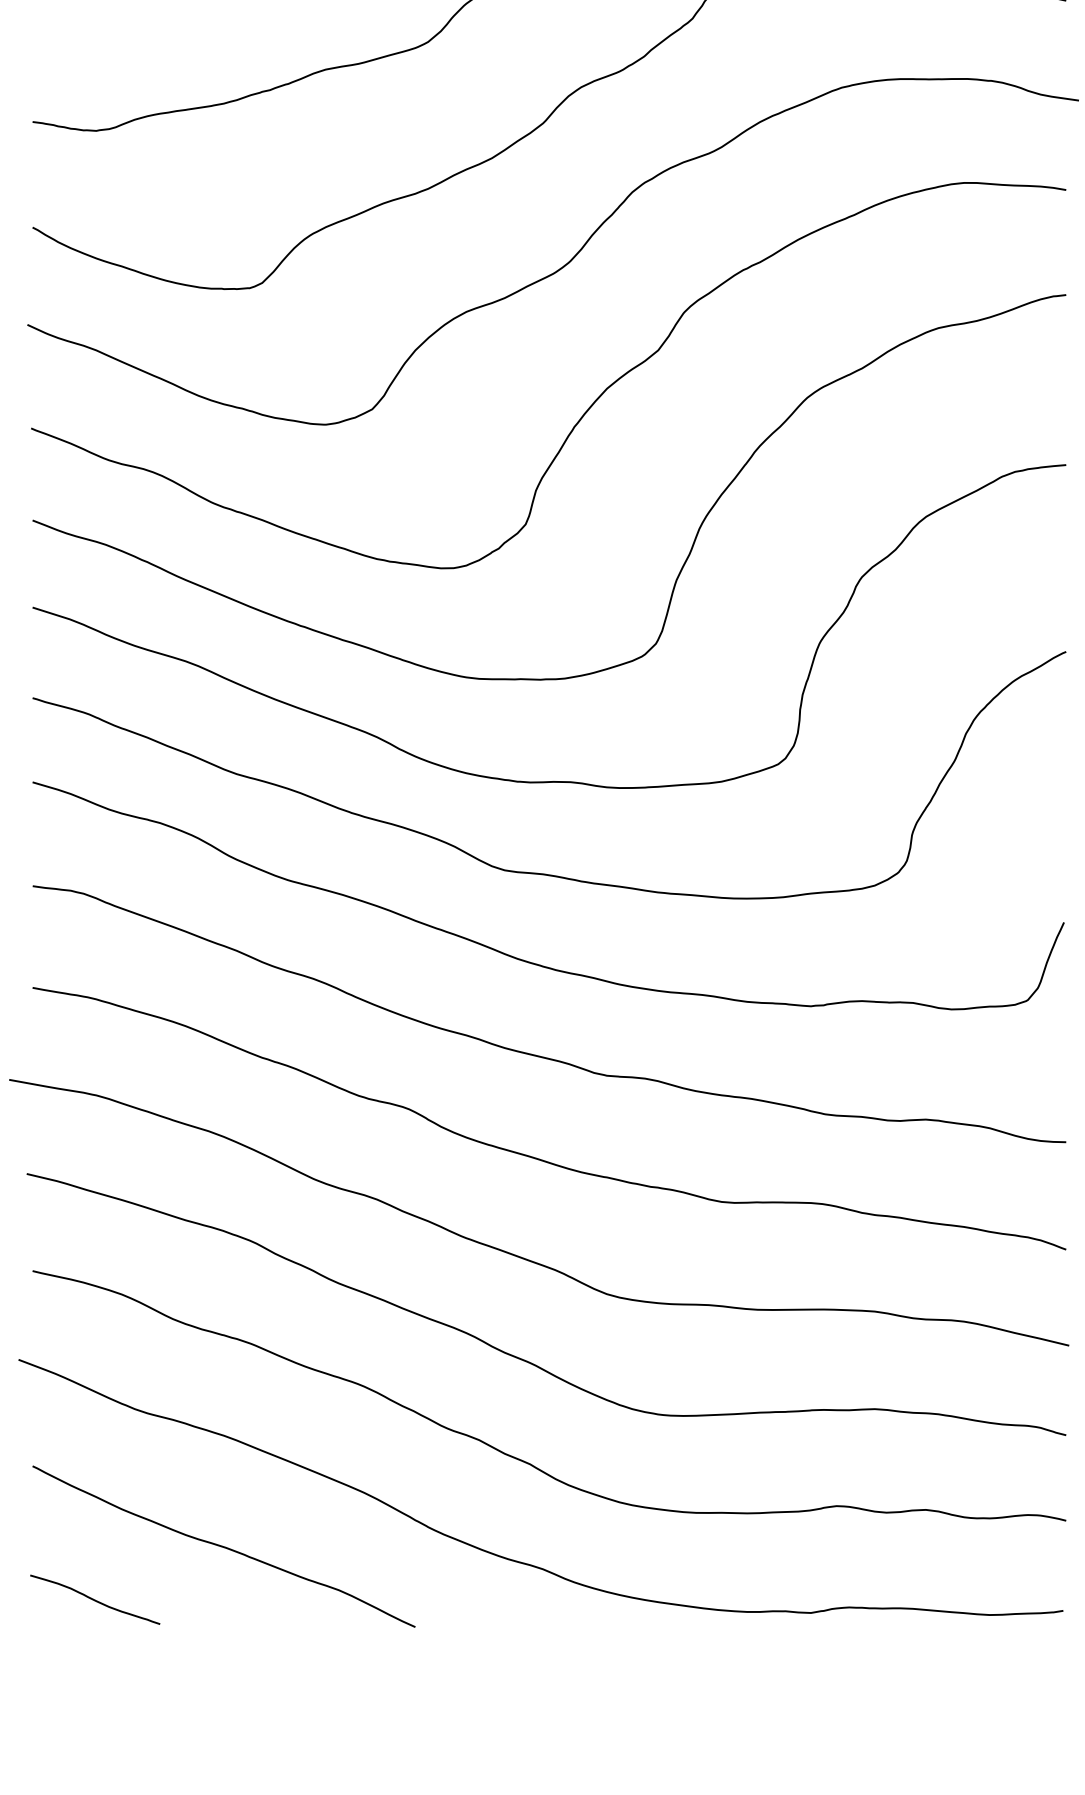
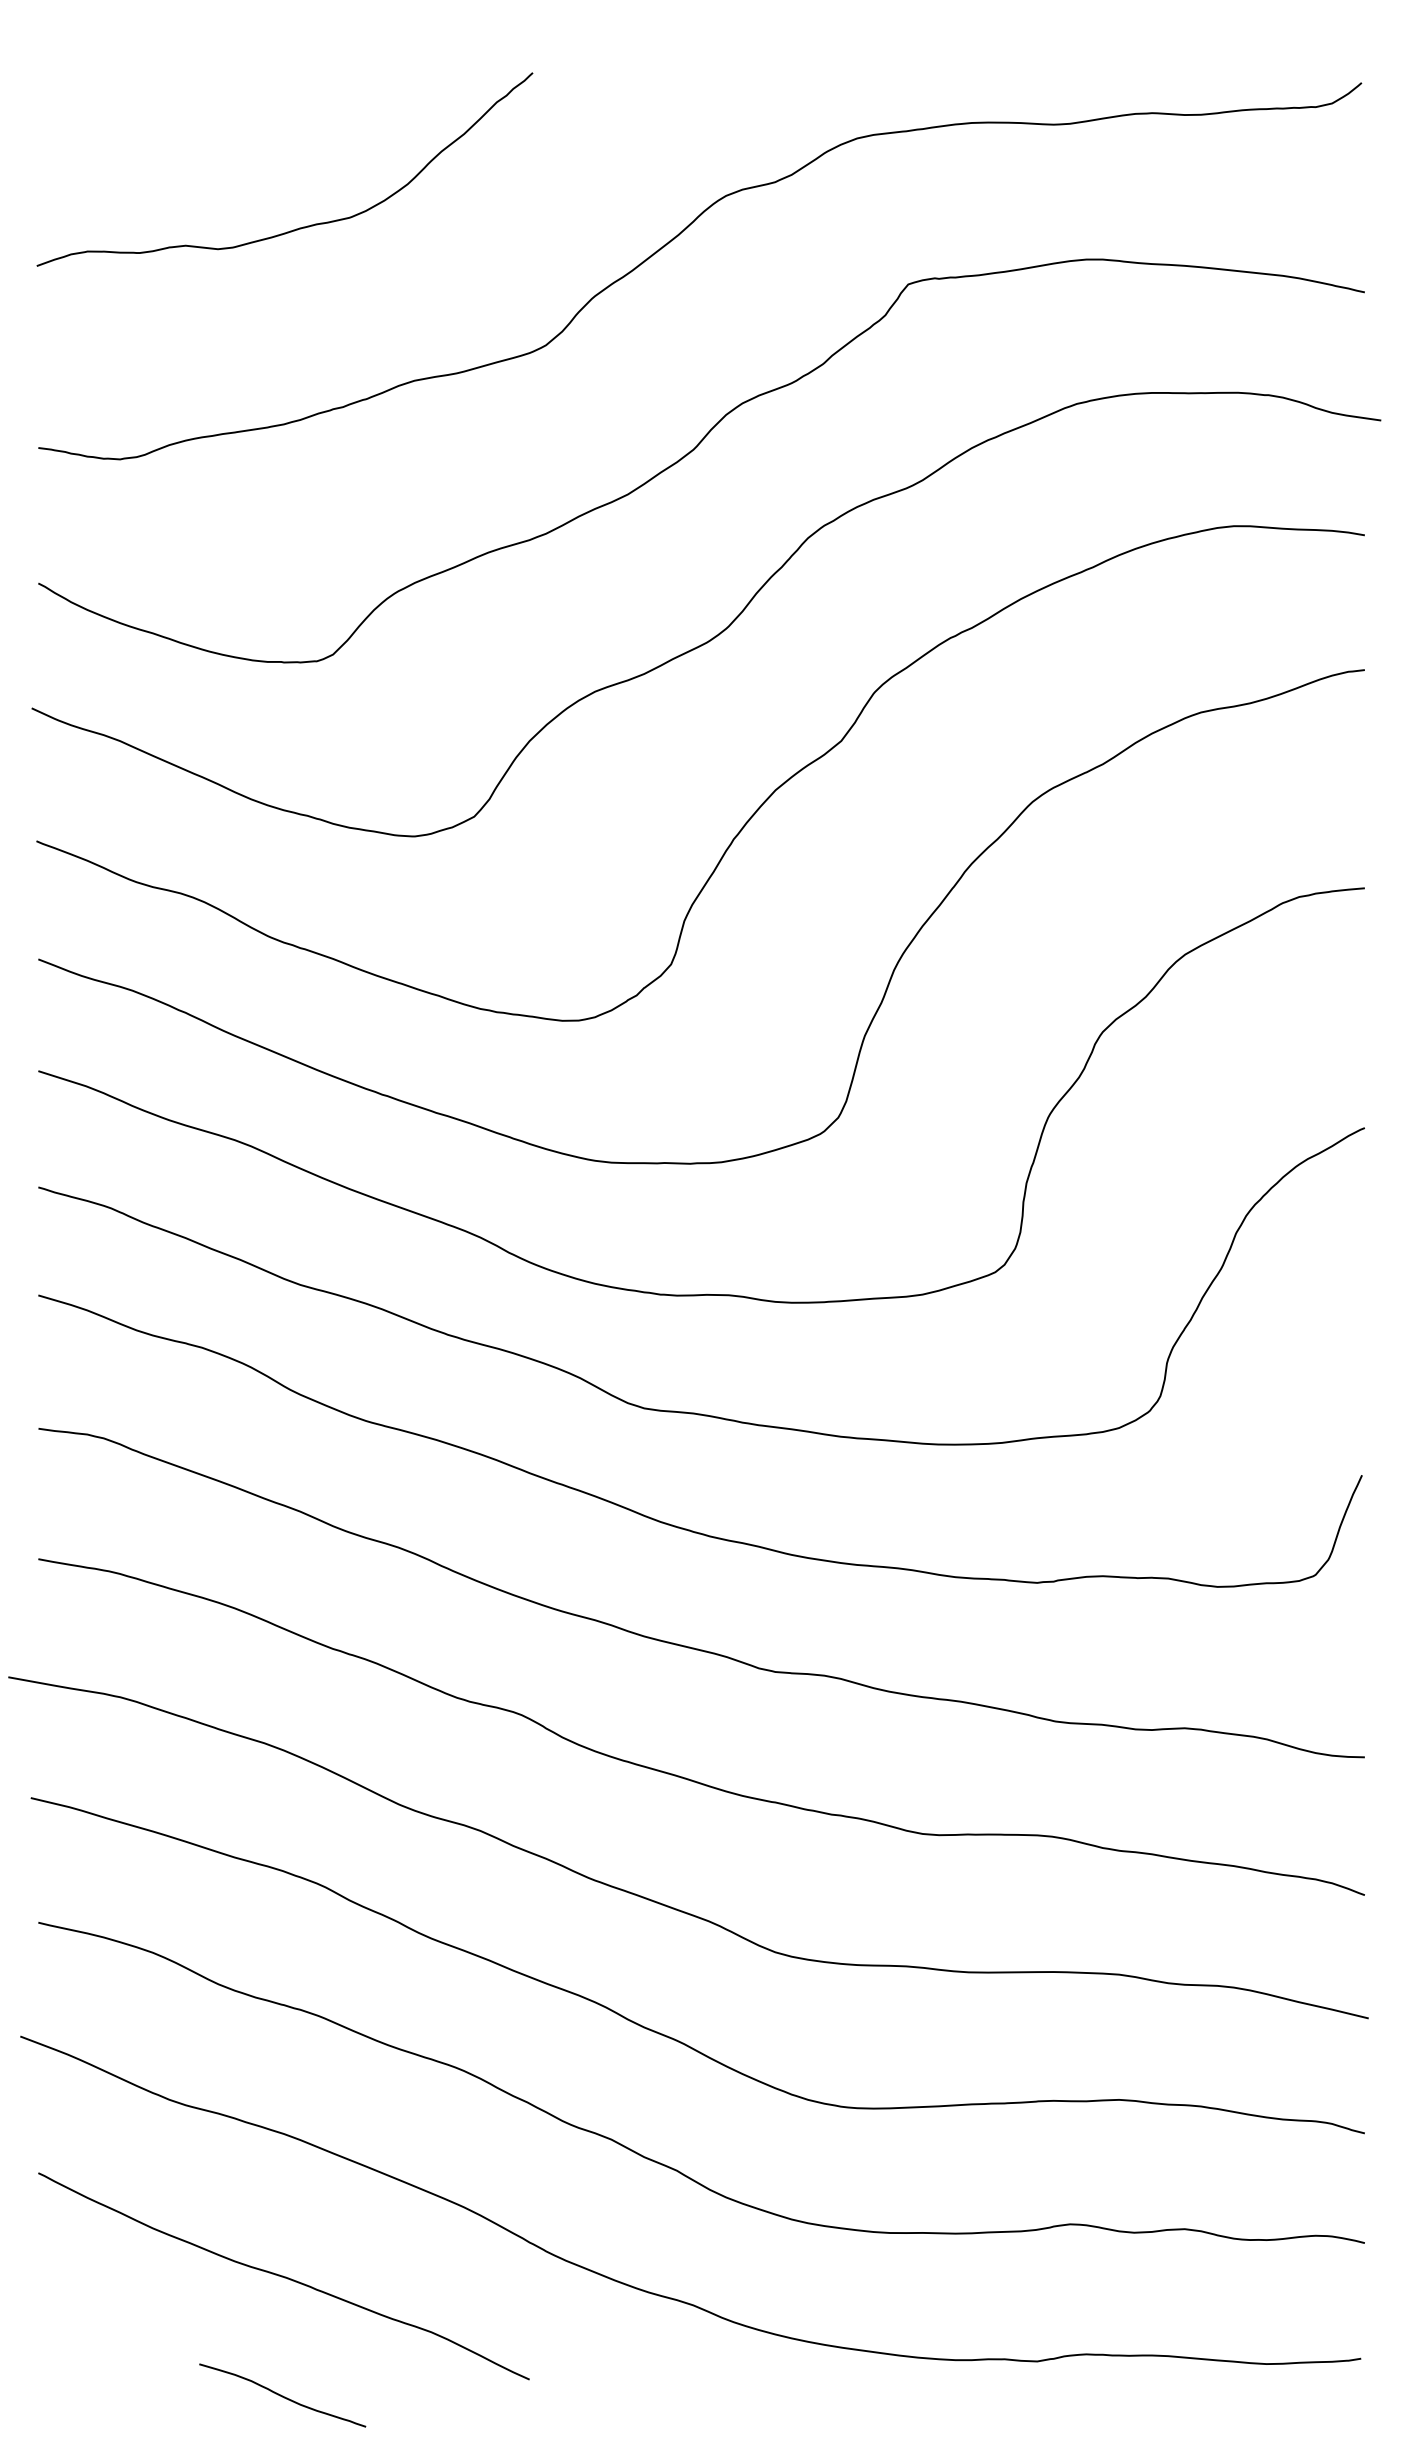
curve: (95, 1599) -> (282, 2395), moved

